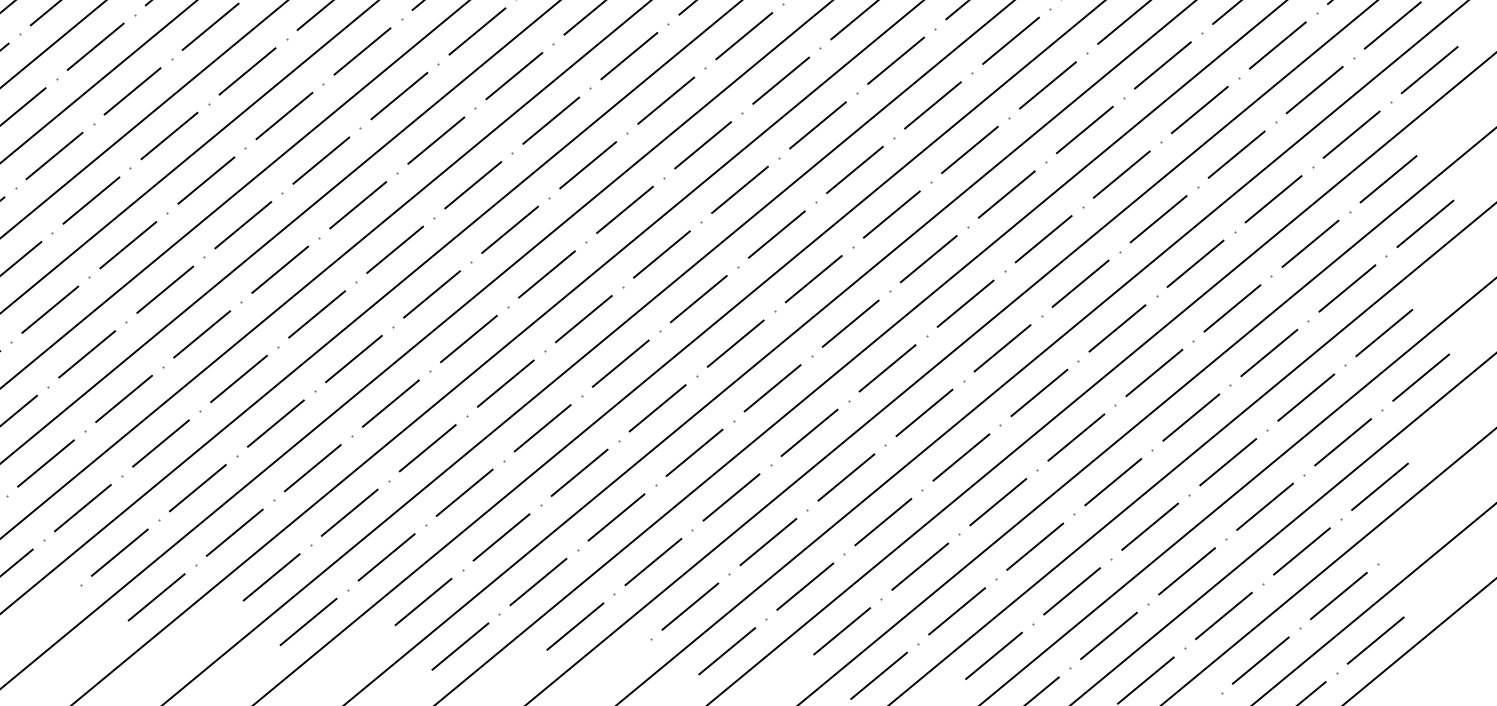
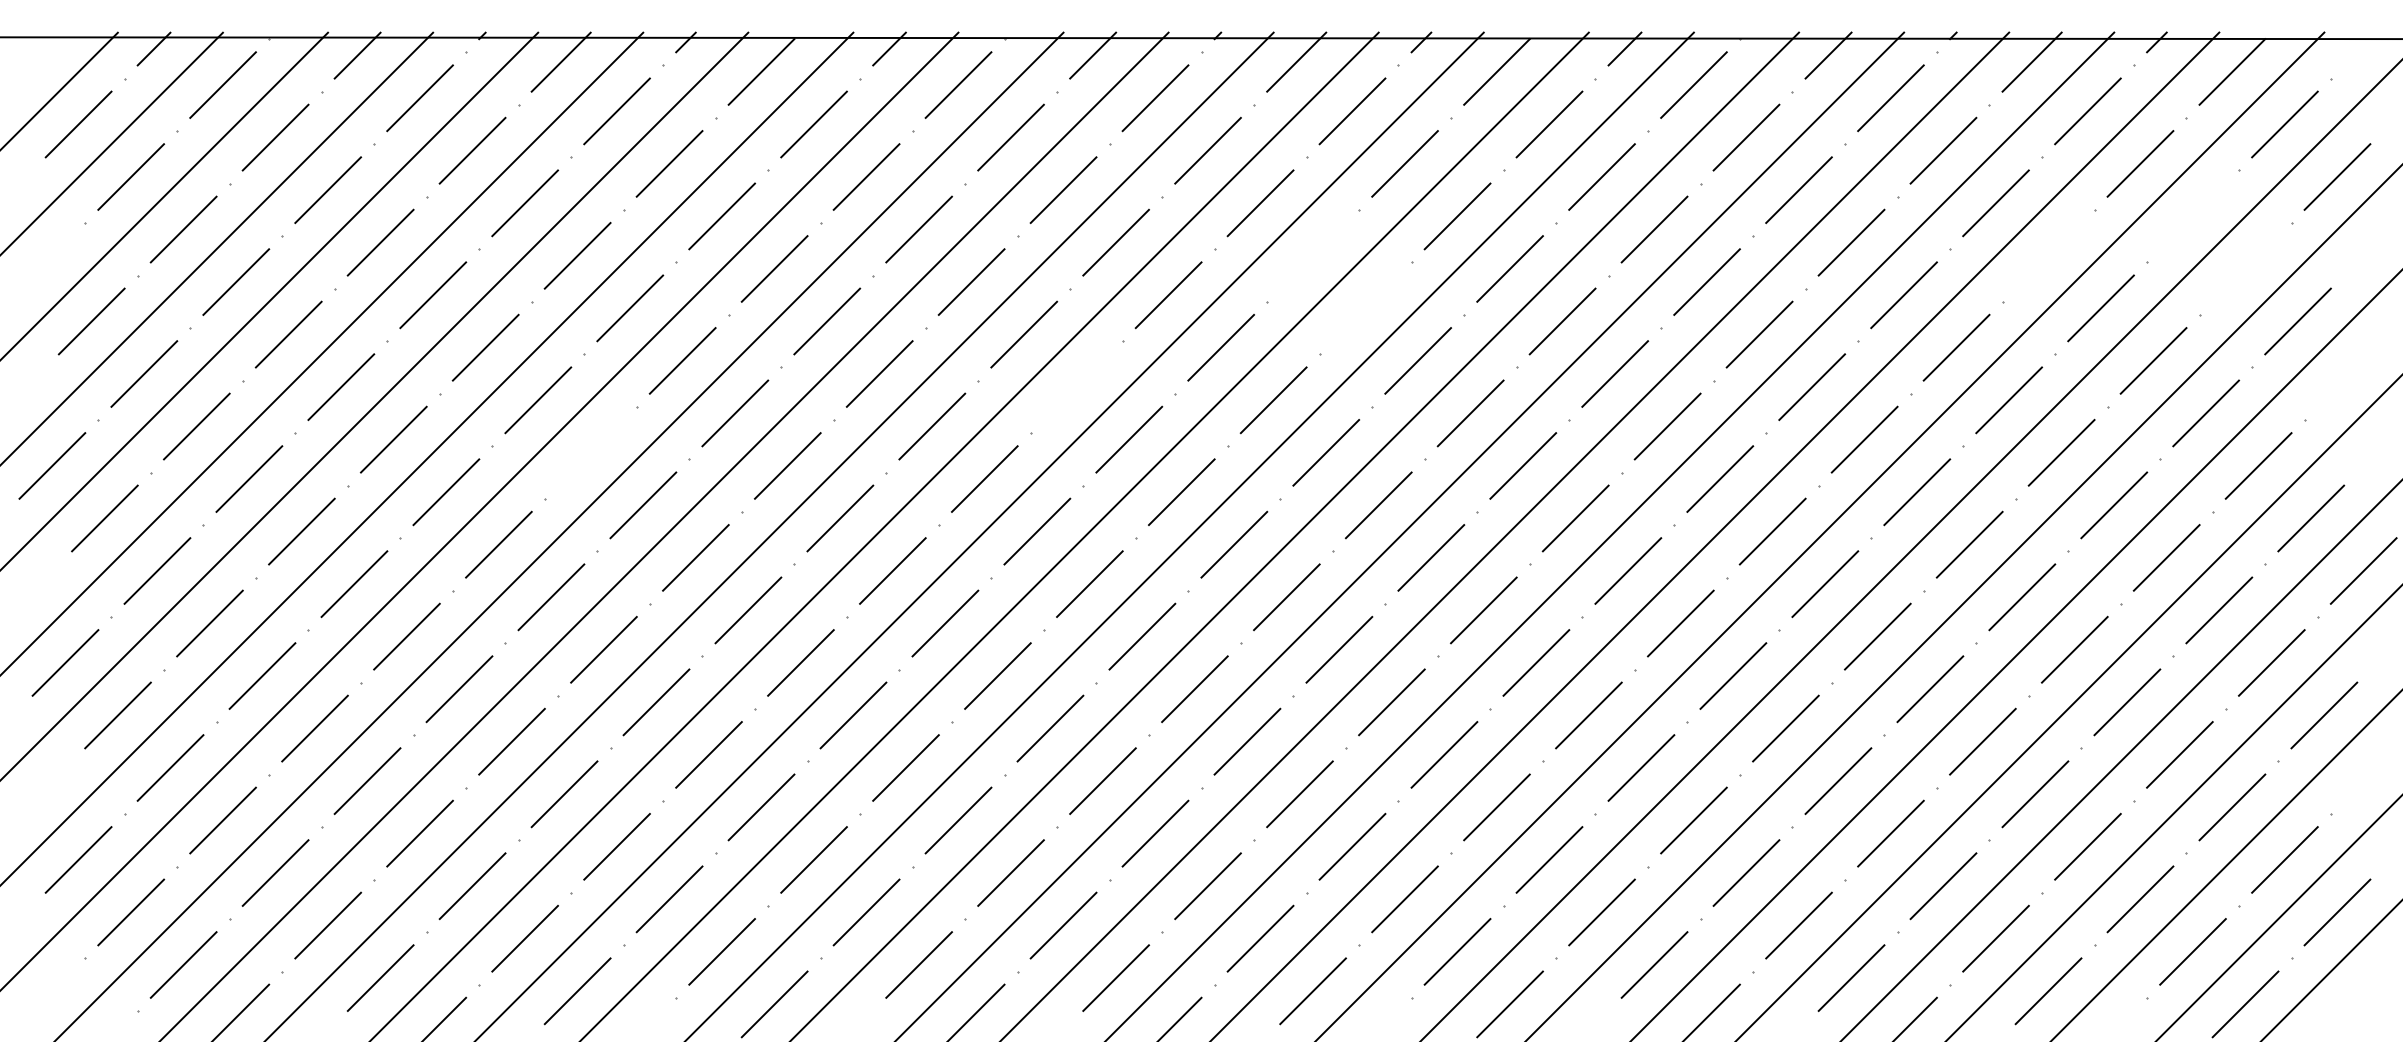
line: (628, 55) -> (1312, 255), removed
line: (1314, 90) -> (2192, 216), removed
line: (666, 100) -> (1365, 308), removed
line: (1199, 109) -> (2048, 255), removed
line: (1351, 134) -> (2245, 268), removed
line: (436, 140) -> (1076, 386), removed
line: (54, 155) -> (590, 452), removed
line: (1425, 223) -> (2350, 373), removed

